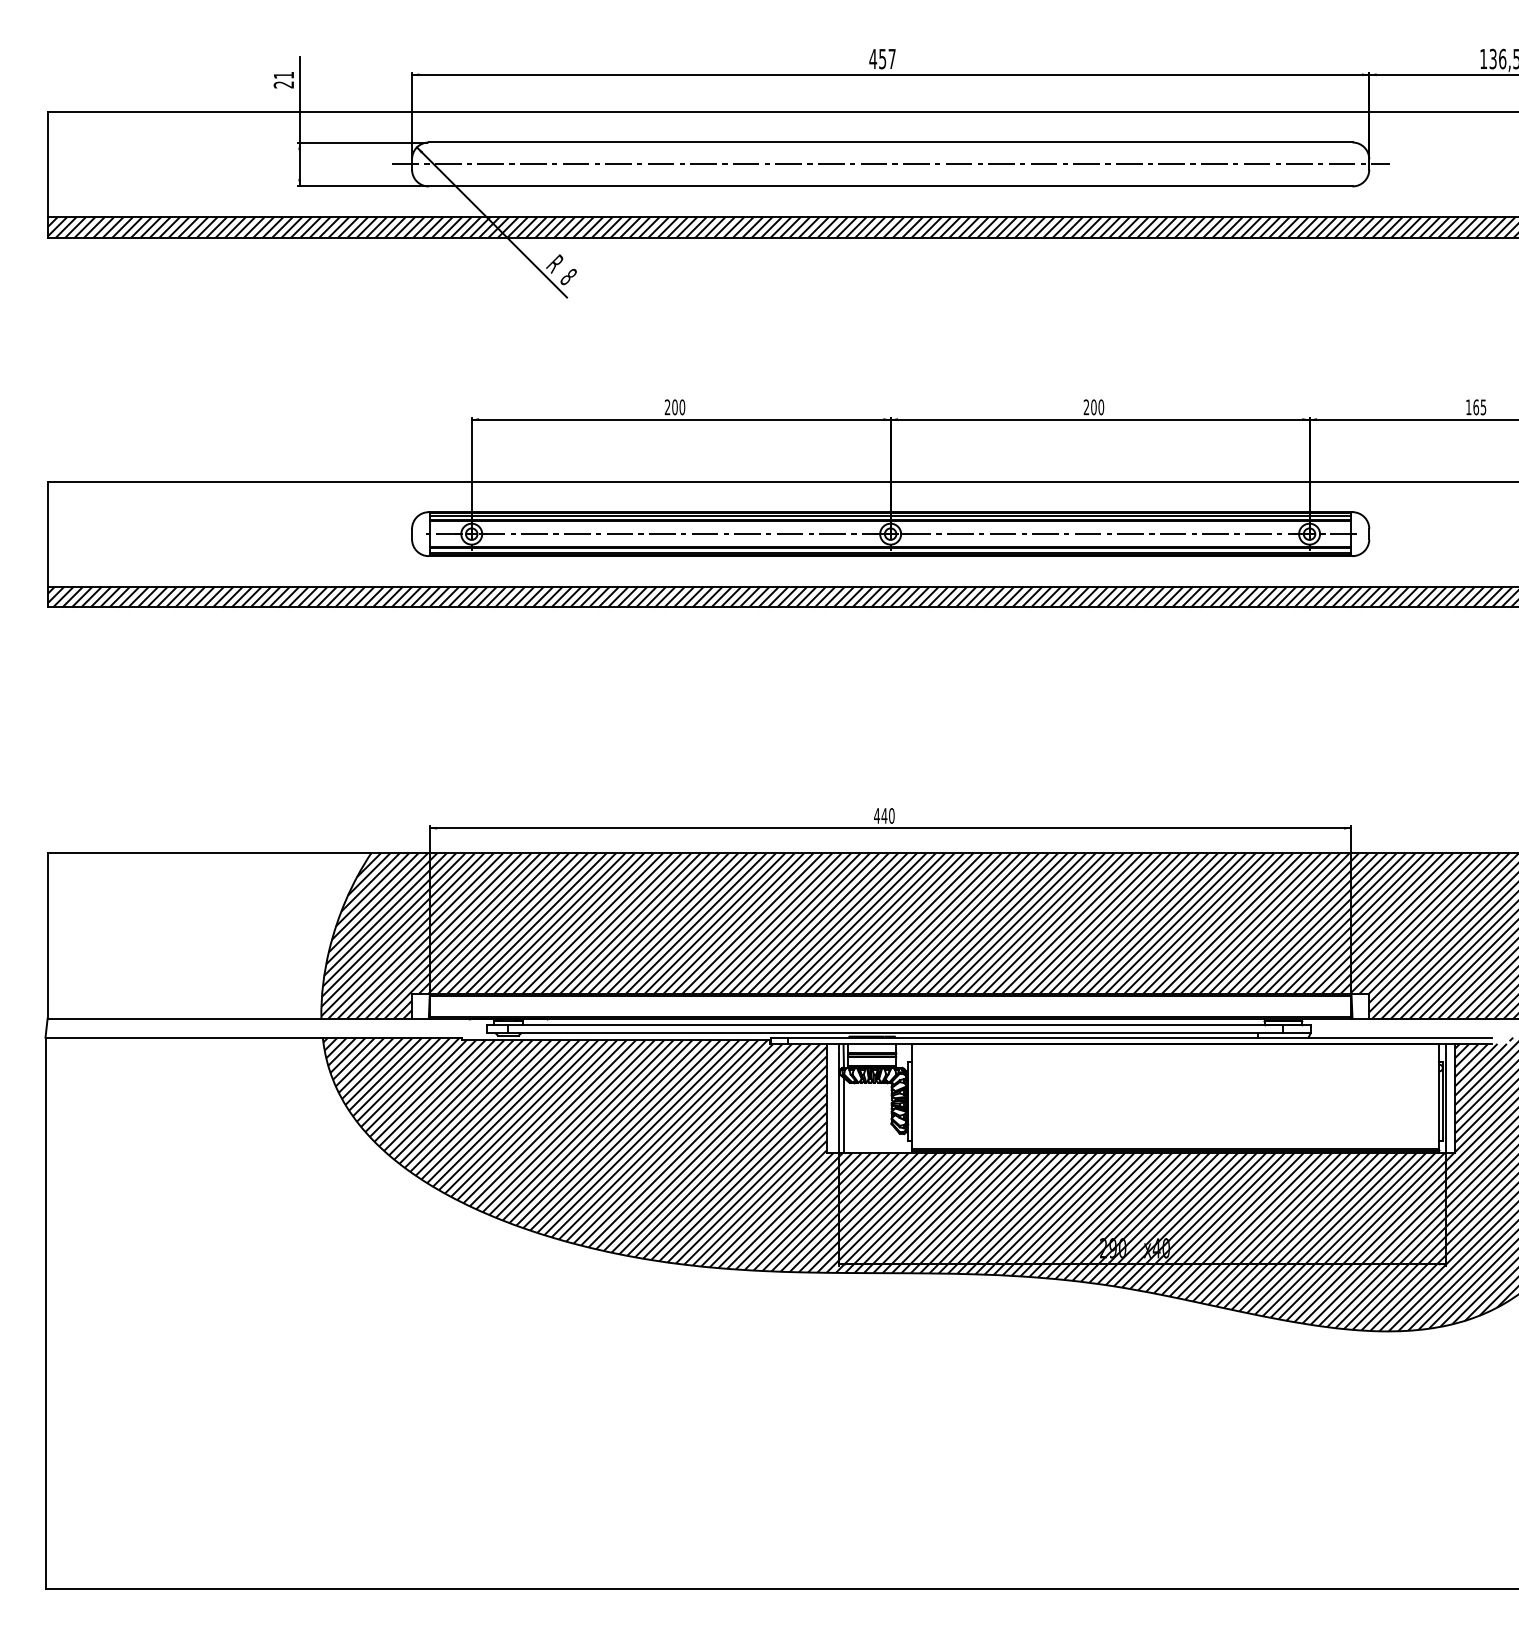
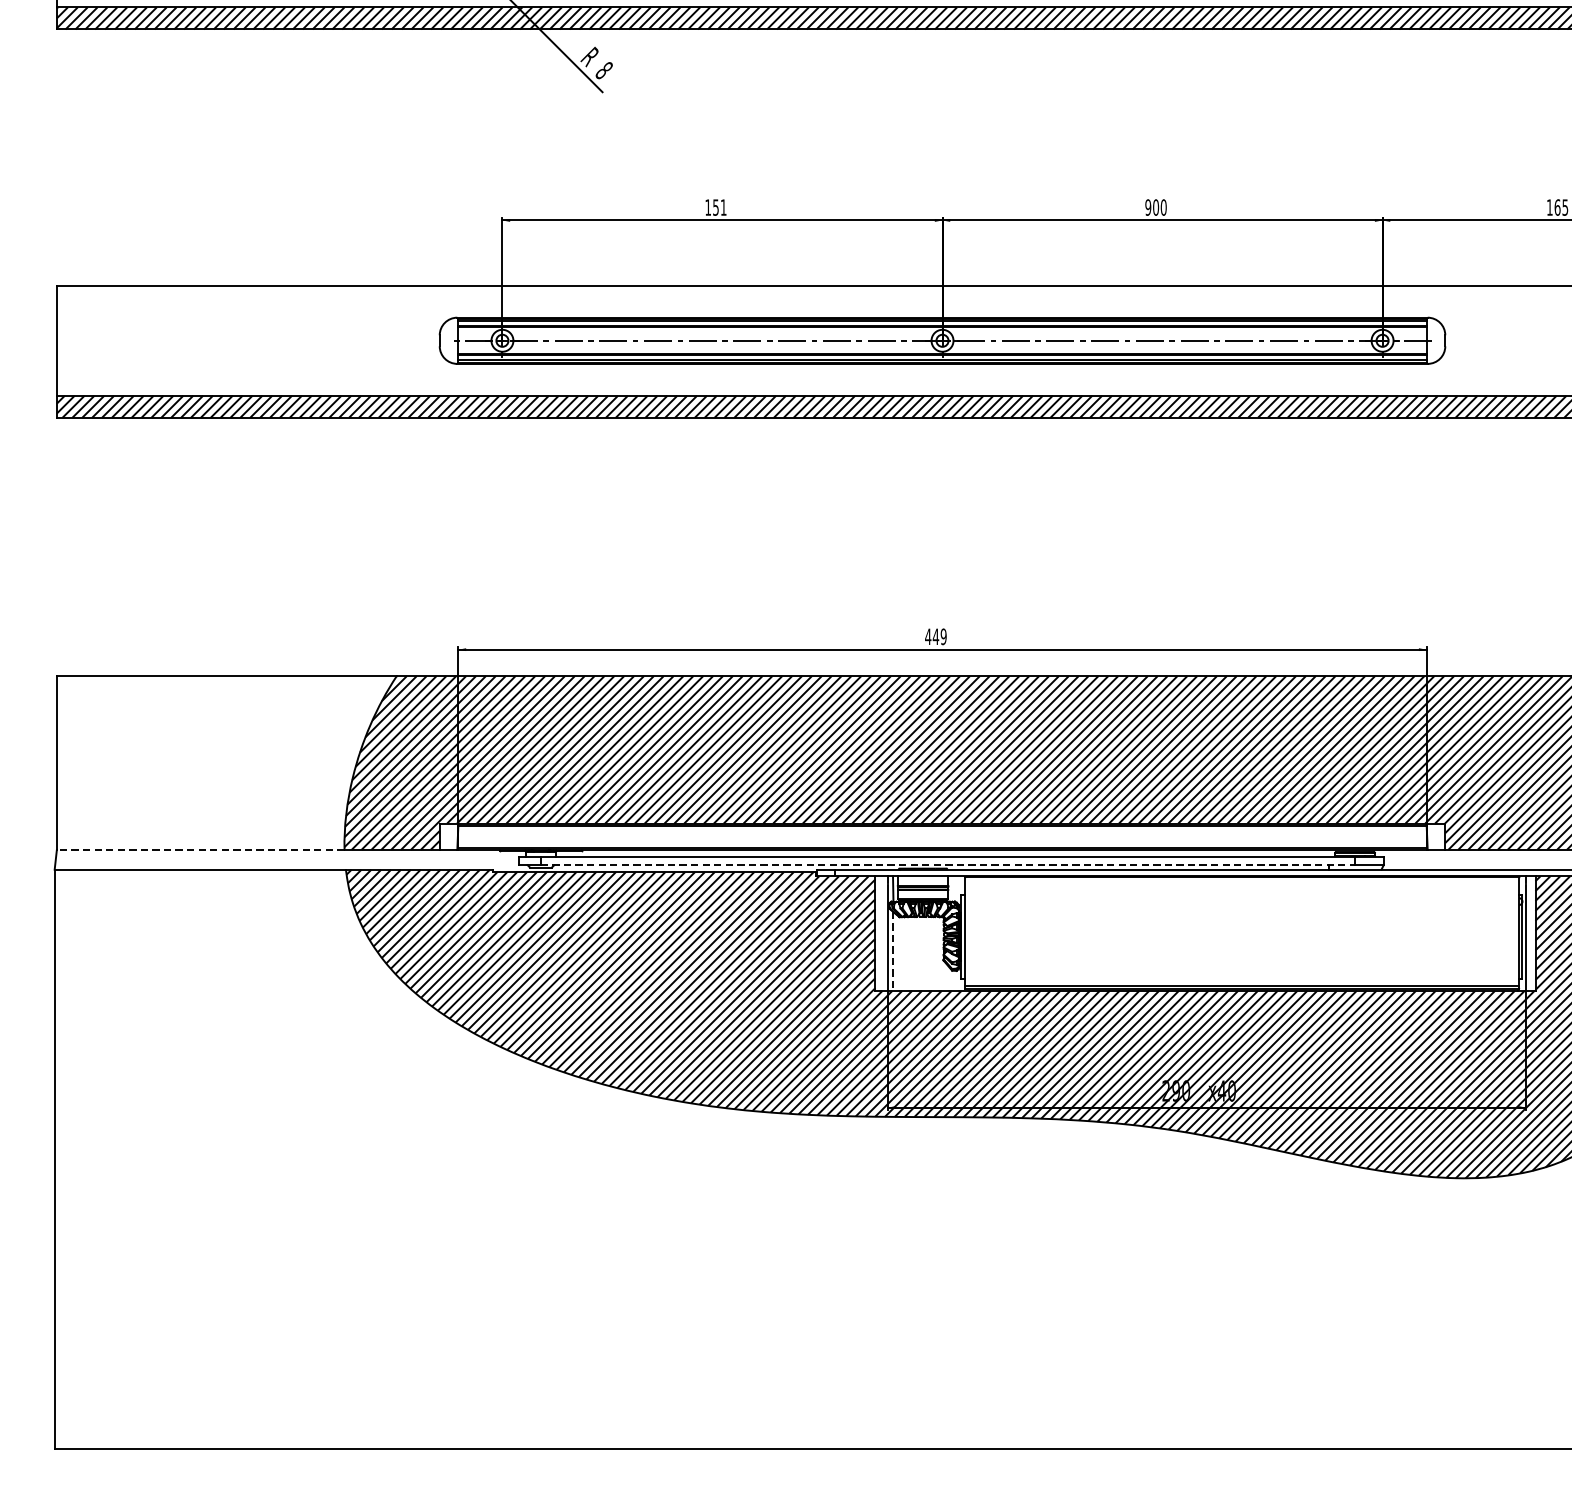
text: (674, 407) -> (715, 207), 200 -> 151
text: (1086, 407) -> (1148, 207), 200 -> 900
text: (891, 815) -> (943, 636), 440 -> 449
line: (184, 1018) -> (200, 849), solid -> dashed
line: (896, 1033) -> (948, 865), solid -> dashed
line: (843, 1115) -> (892, 951), solid -> dashed

